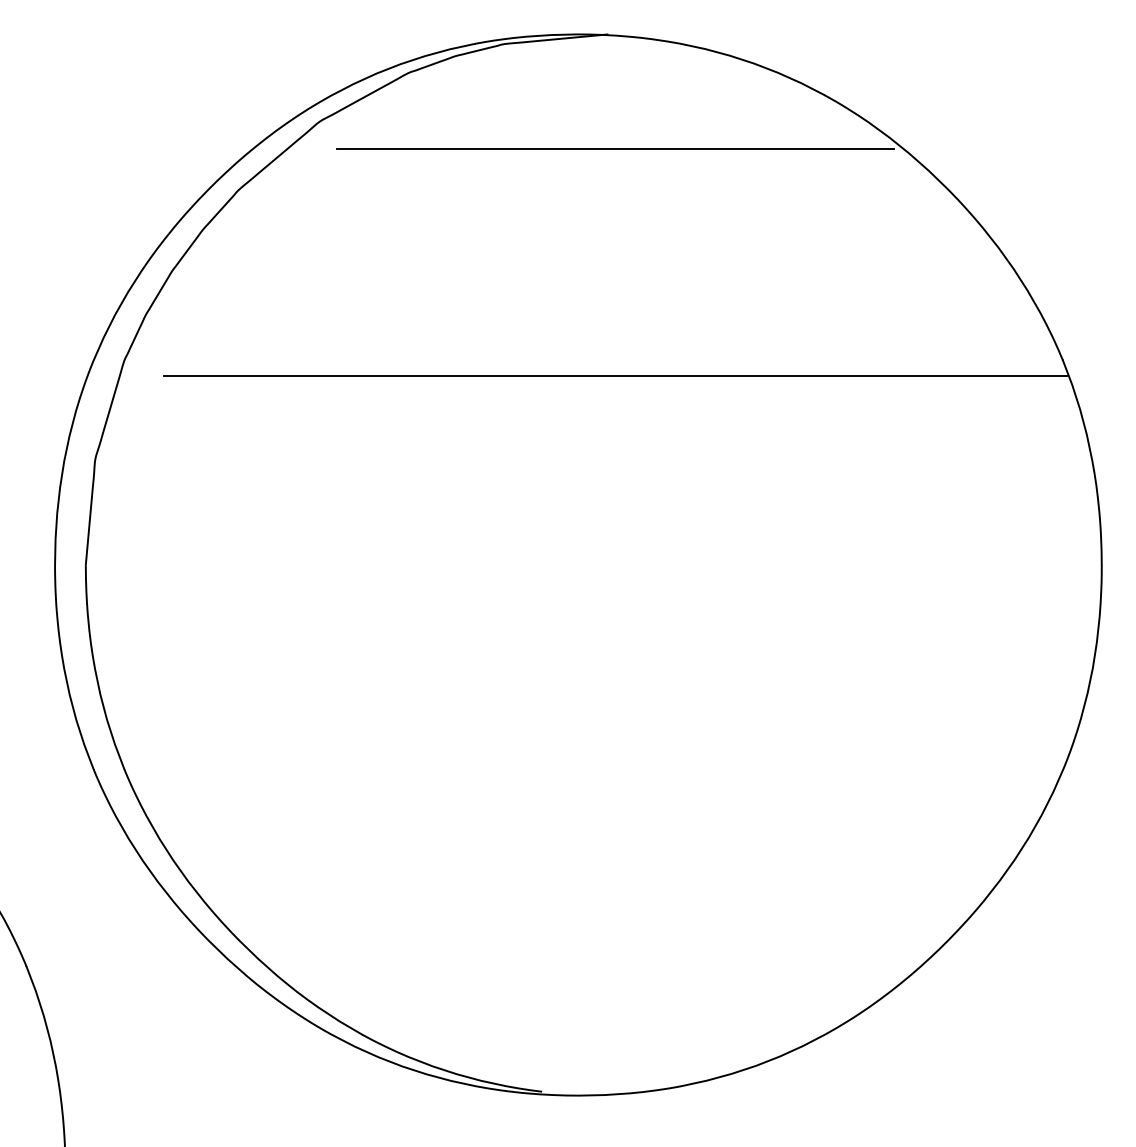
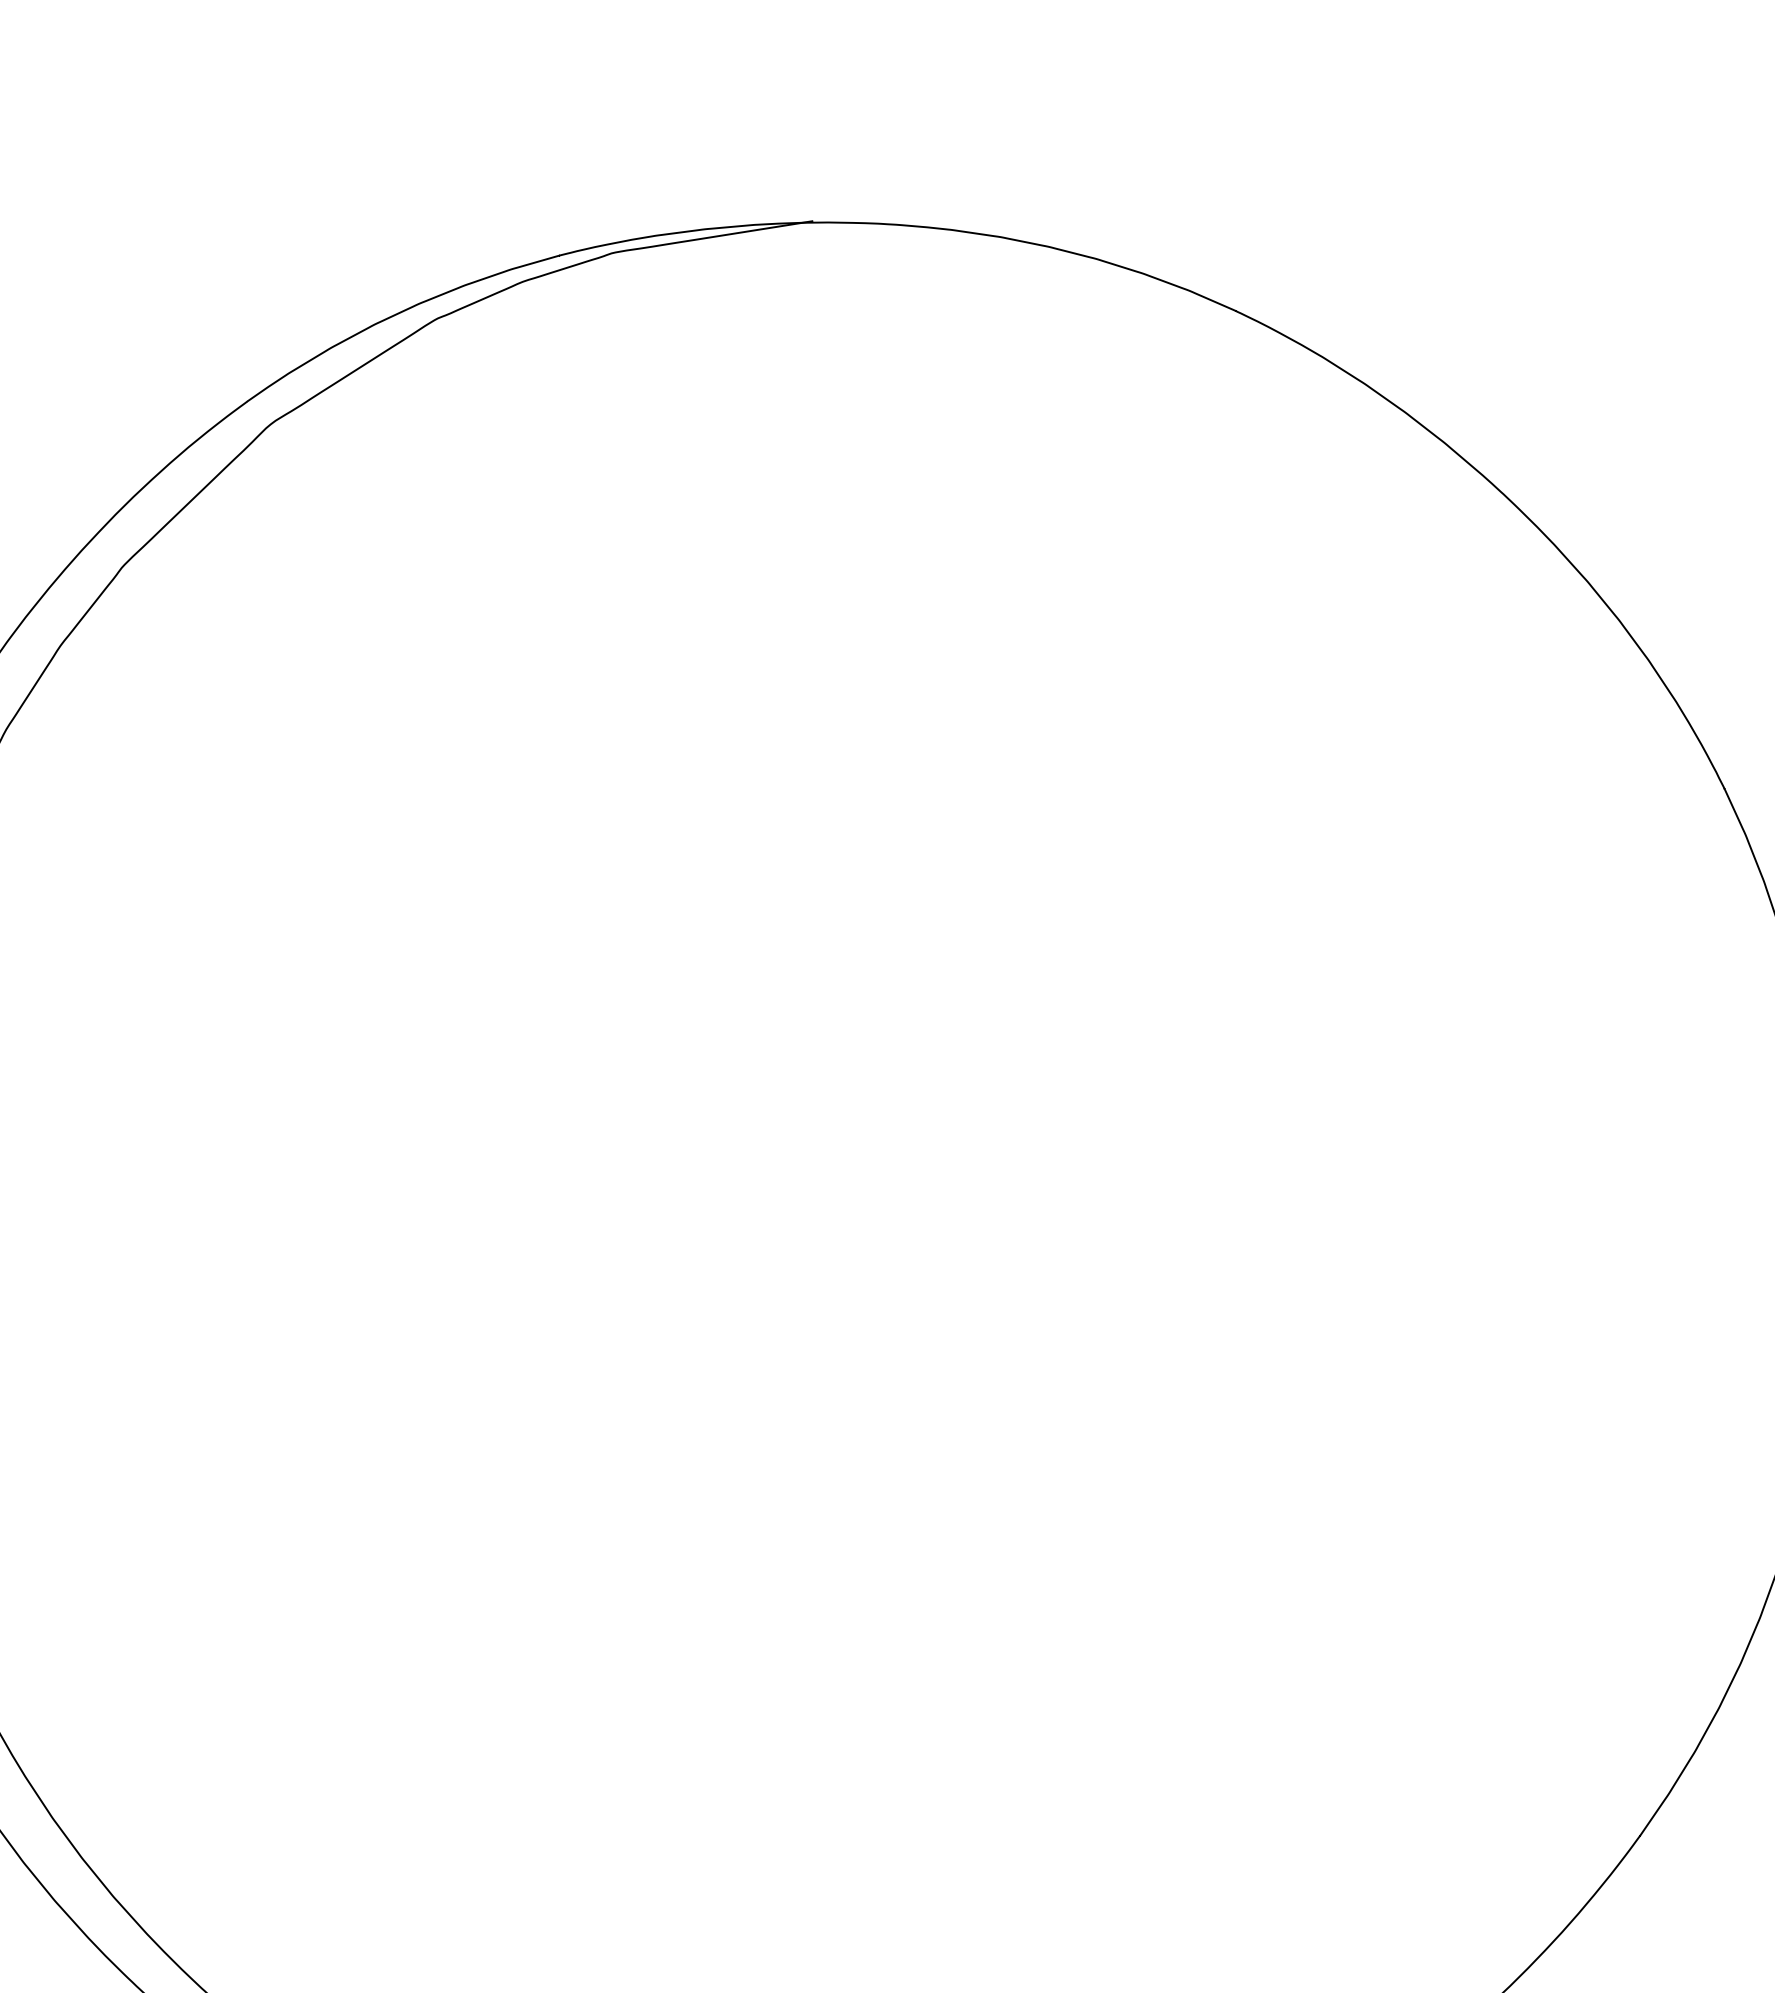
line: (615, 148) -> (841, 438), removed
line: (615, 376) -> (869, 875), removed

